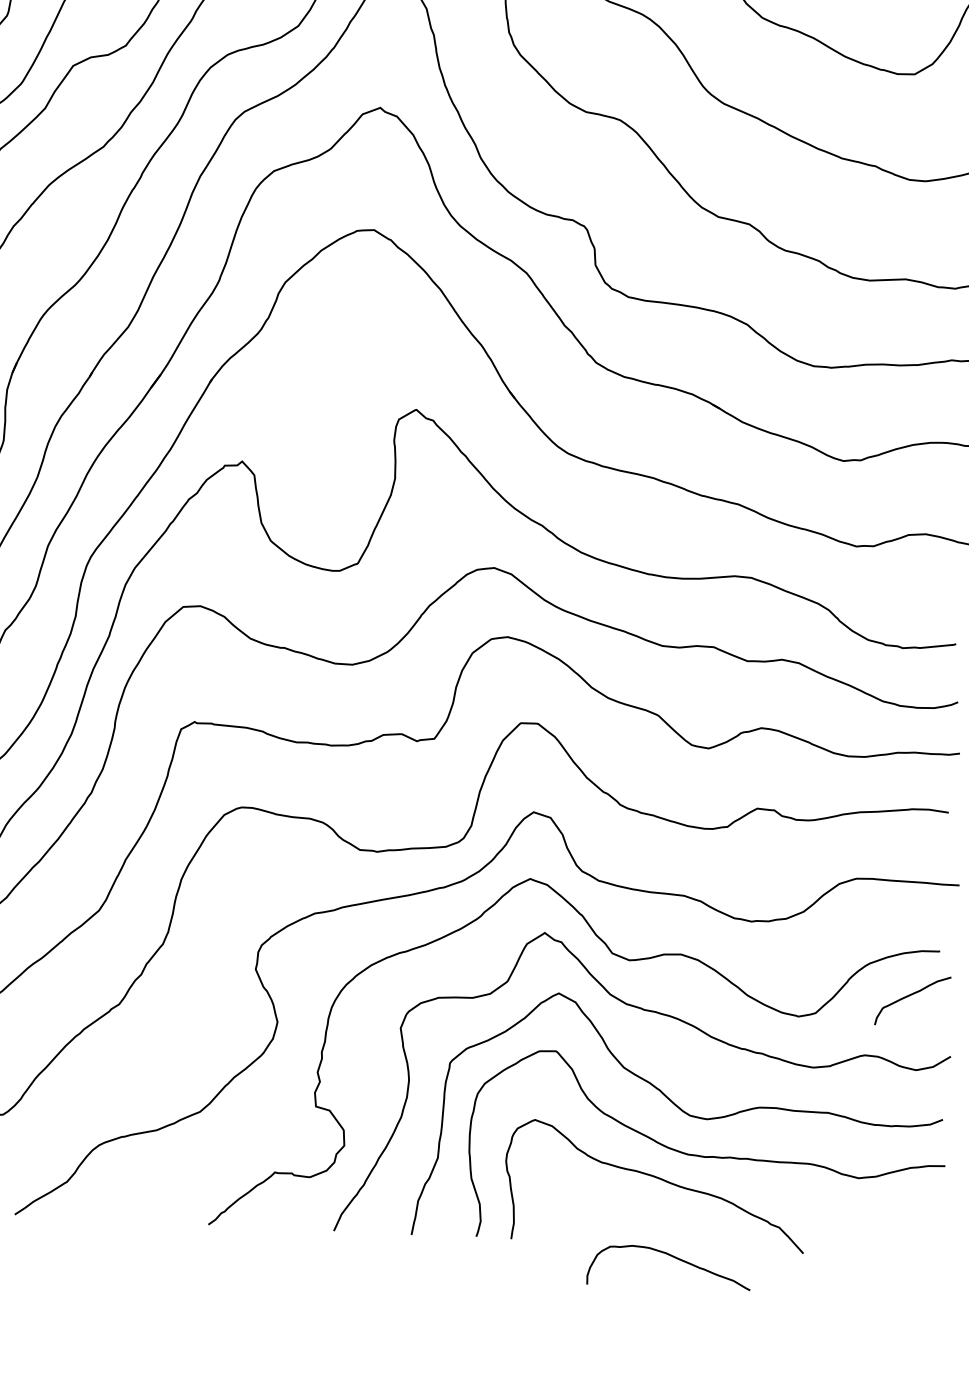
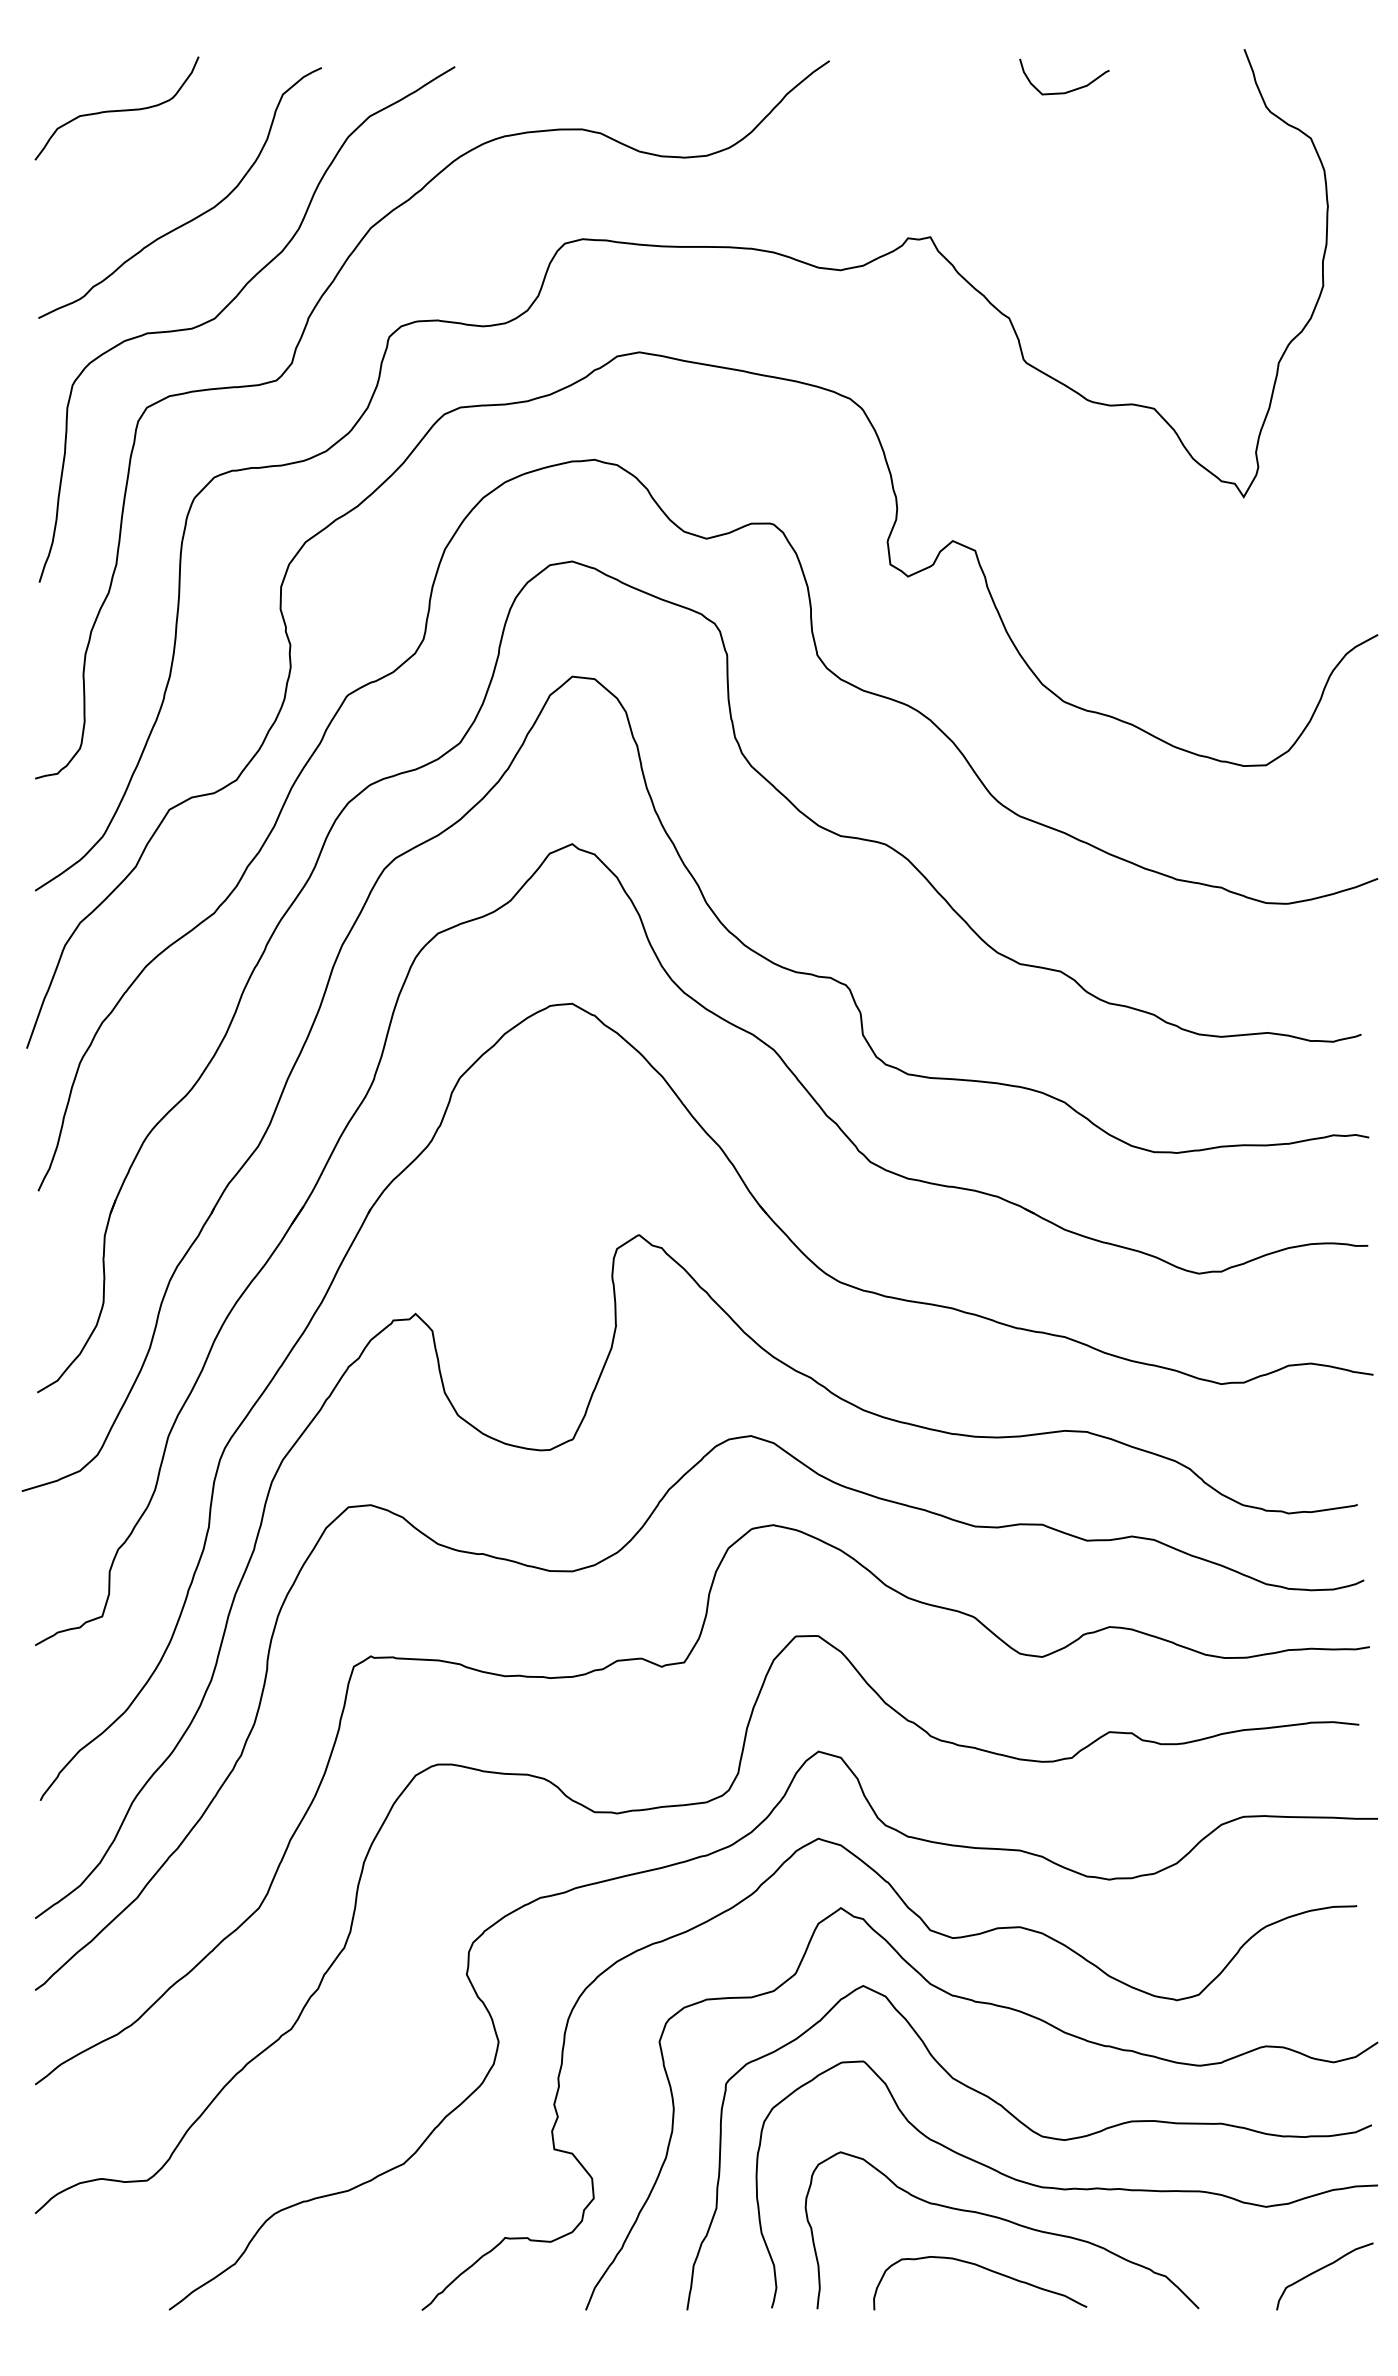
curve: (909, 996) -> (1320, 2270), moved
curve: (675, 1258) -> (987, 2270), moved

